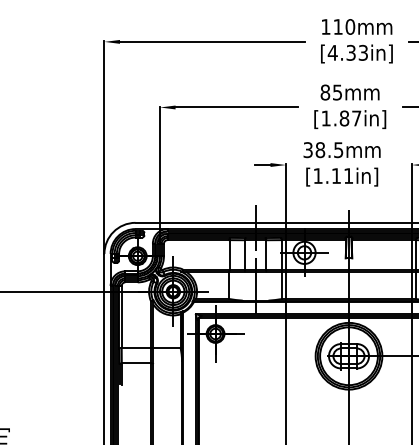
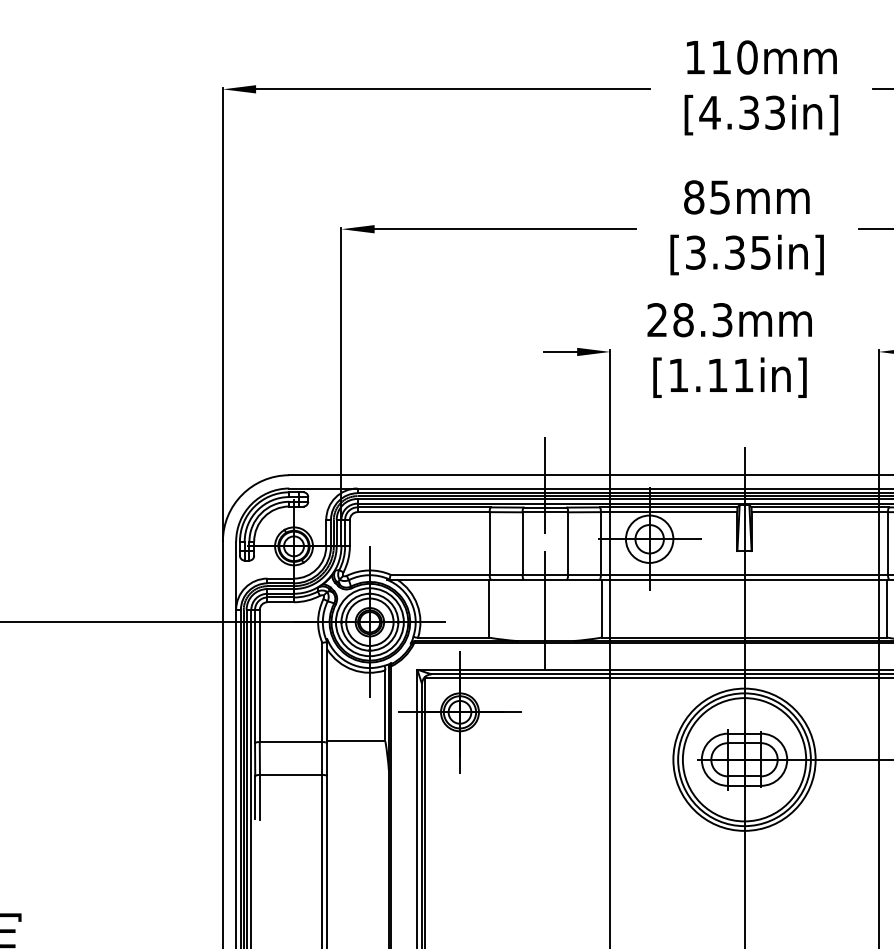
text: (341, 118) -> (728, 252), [1.87in] -> [3.35in]
text: (323, 150) -> (690, 320), 38.5mm -> 28.3mm

